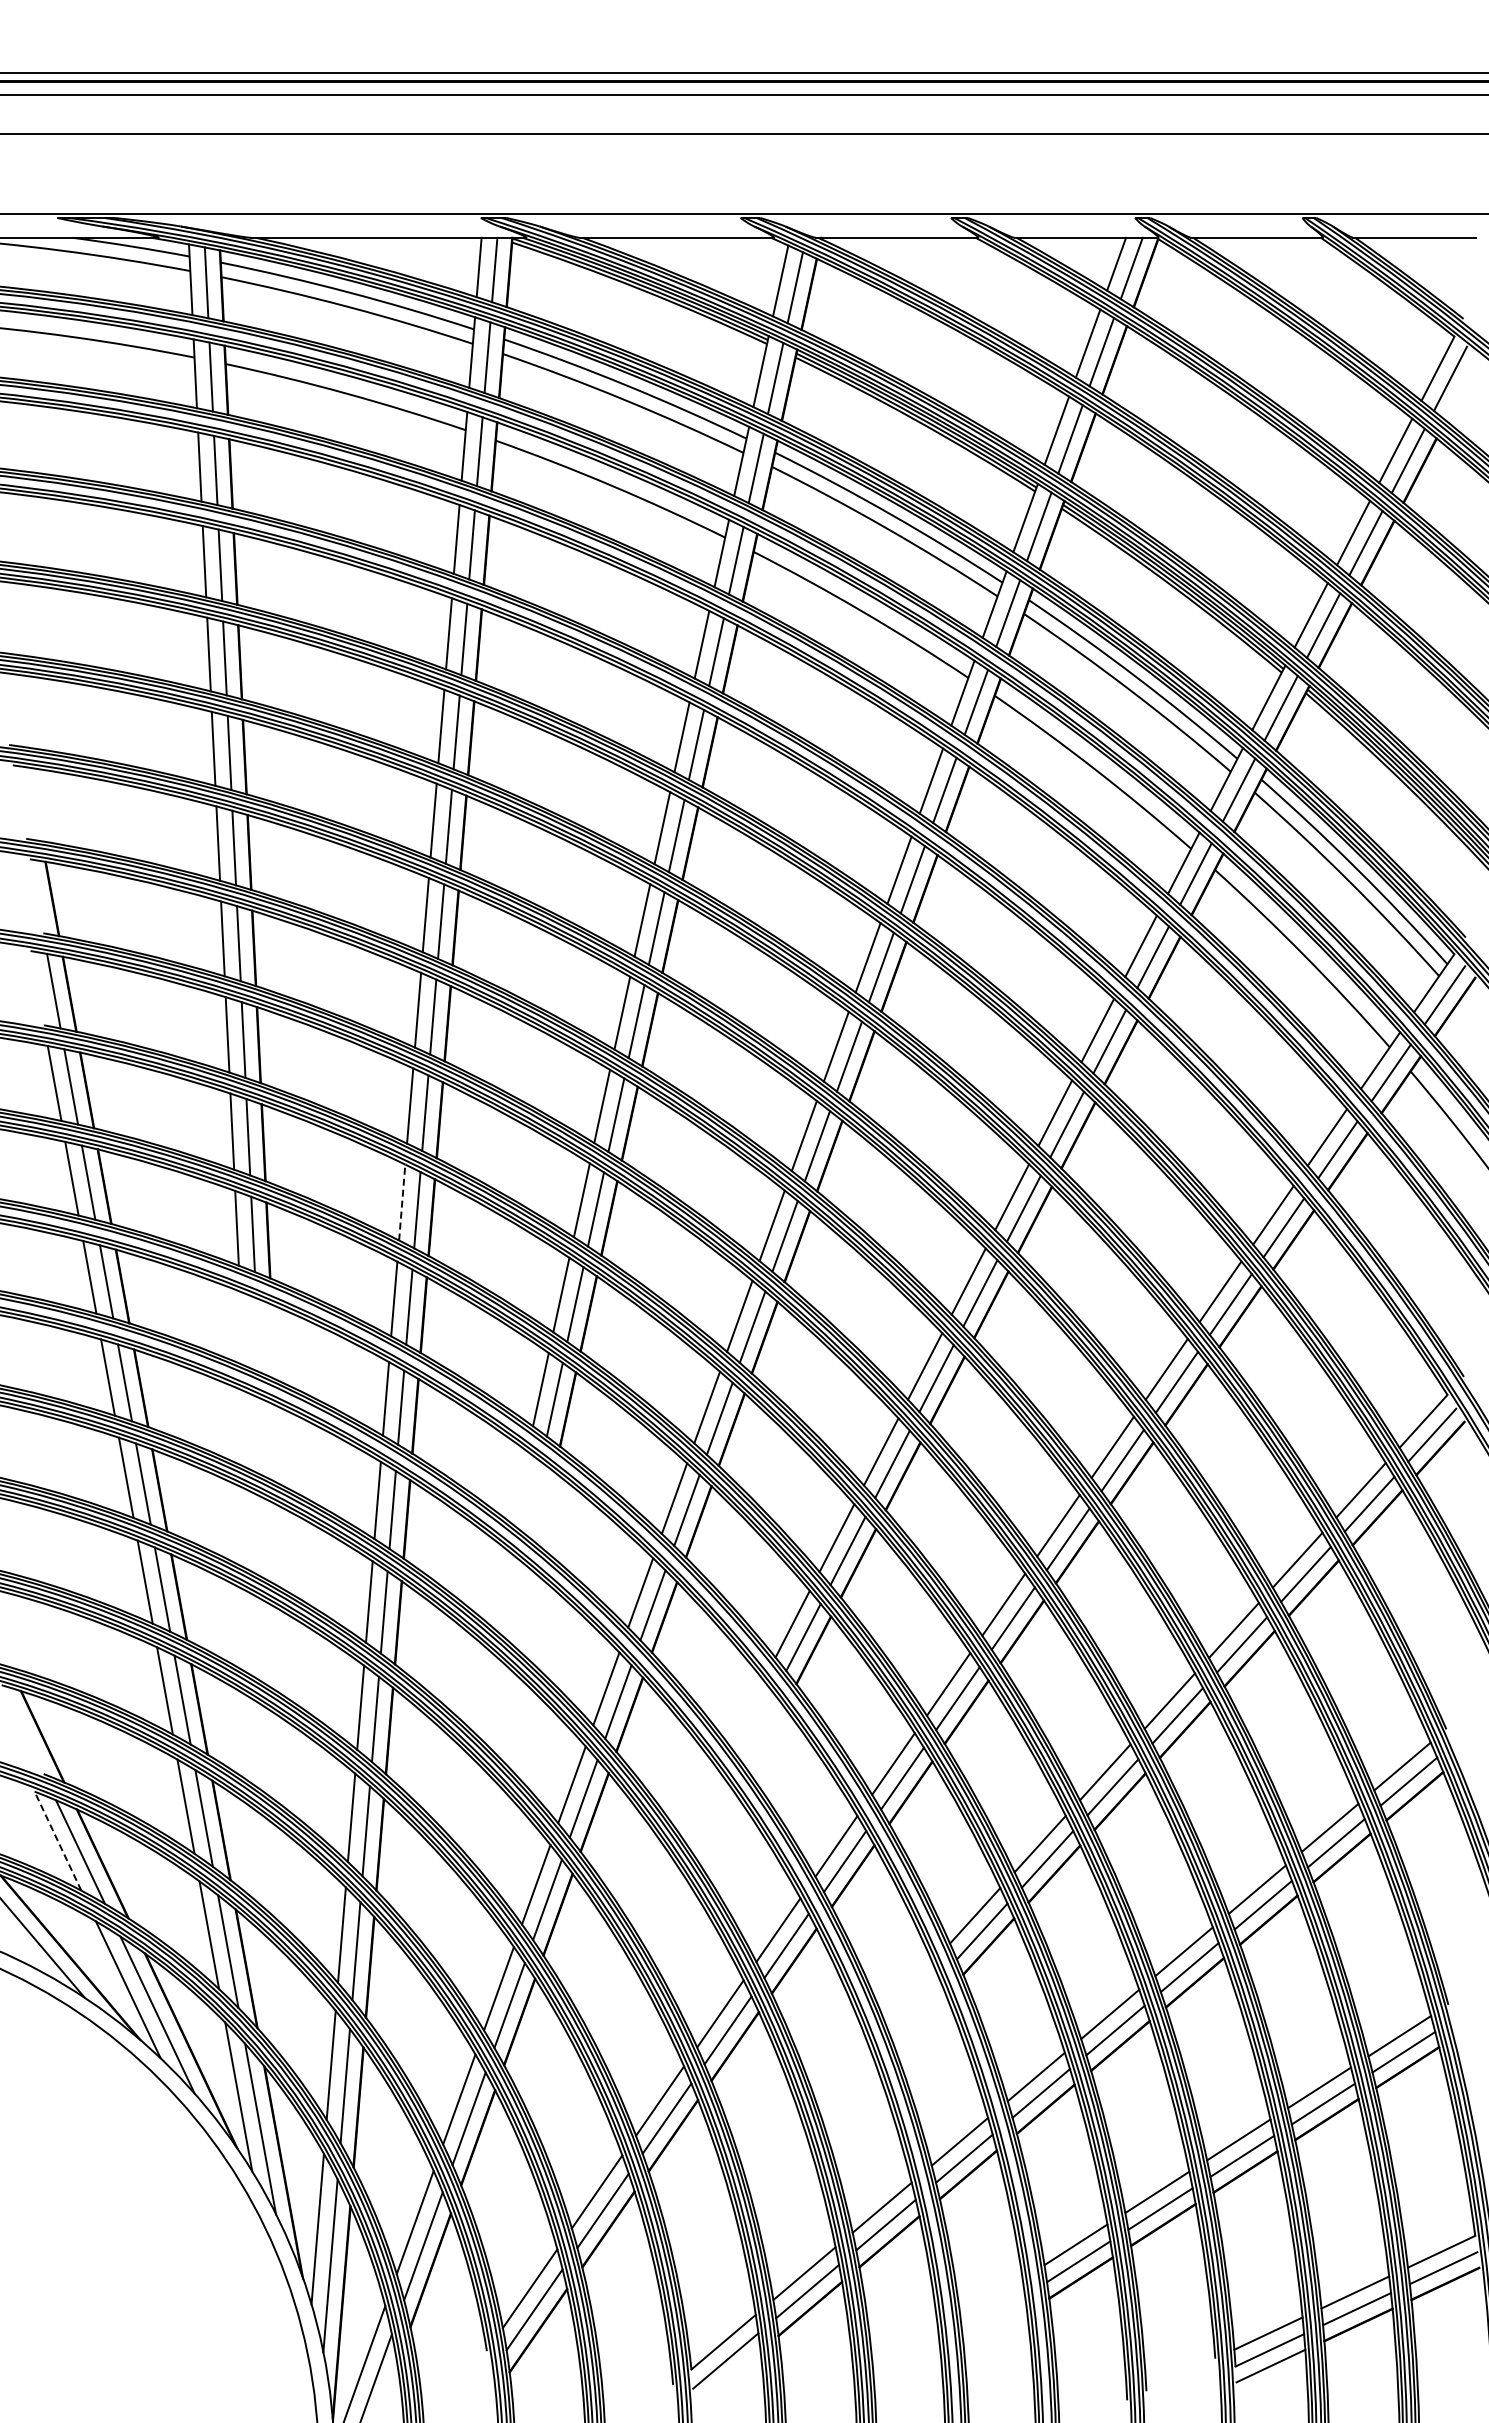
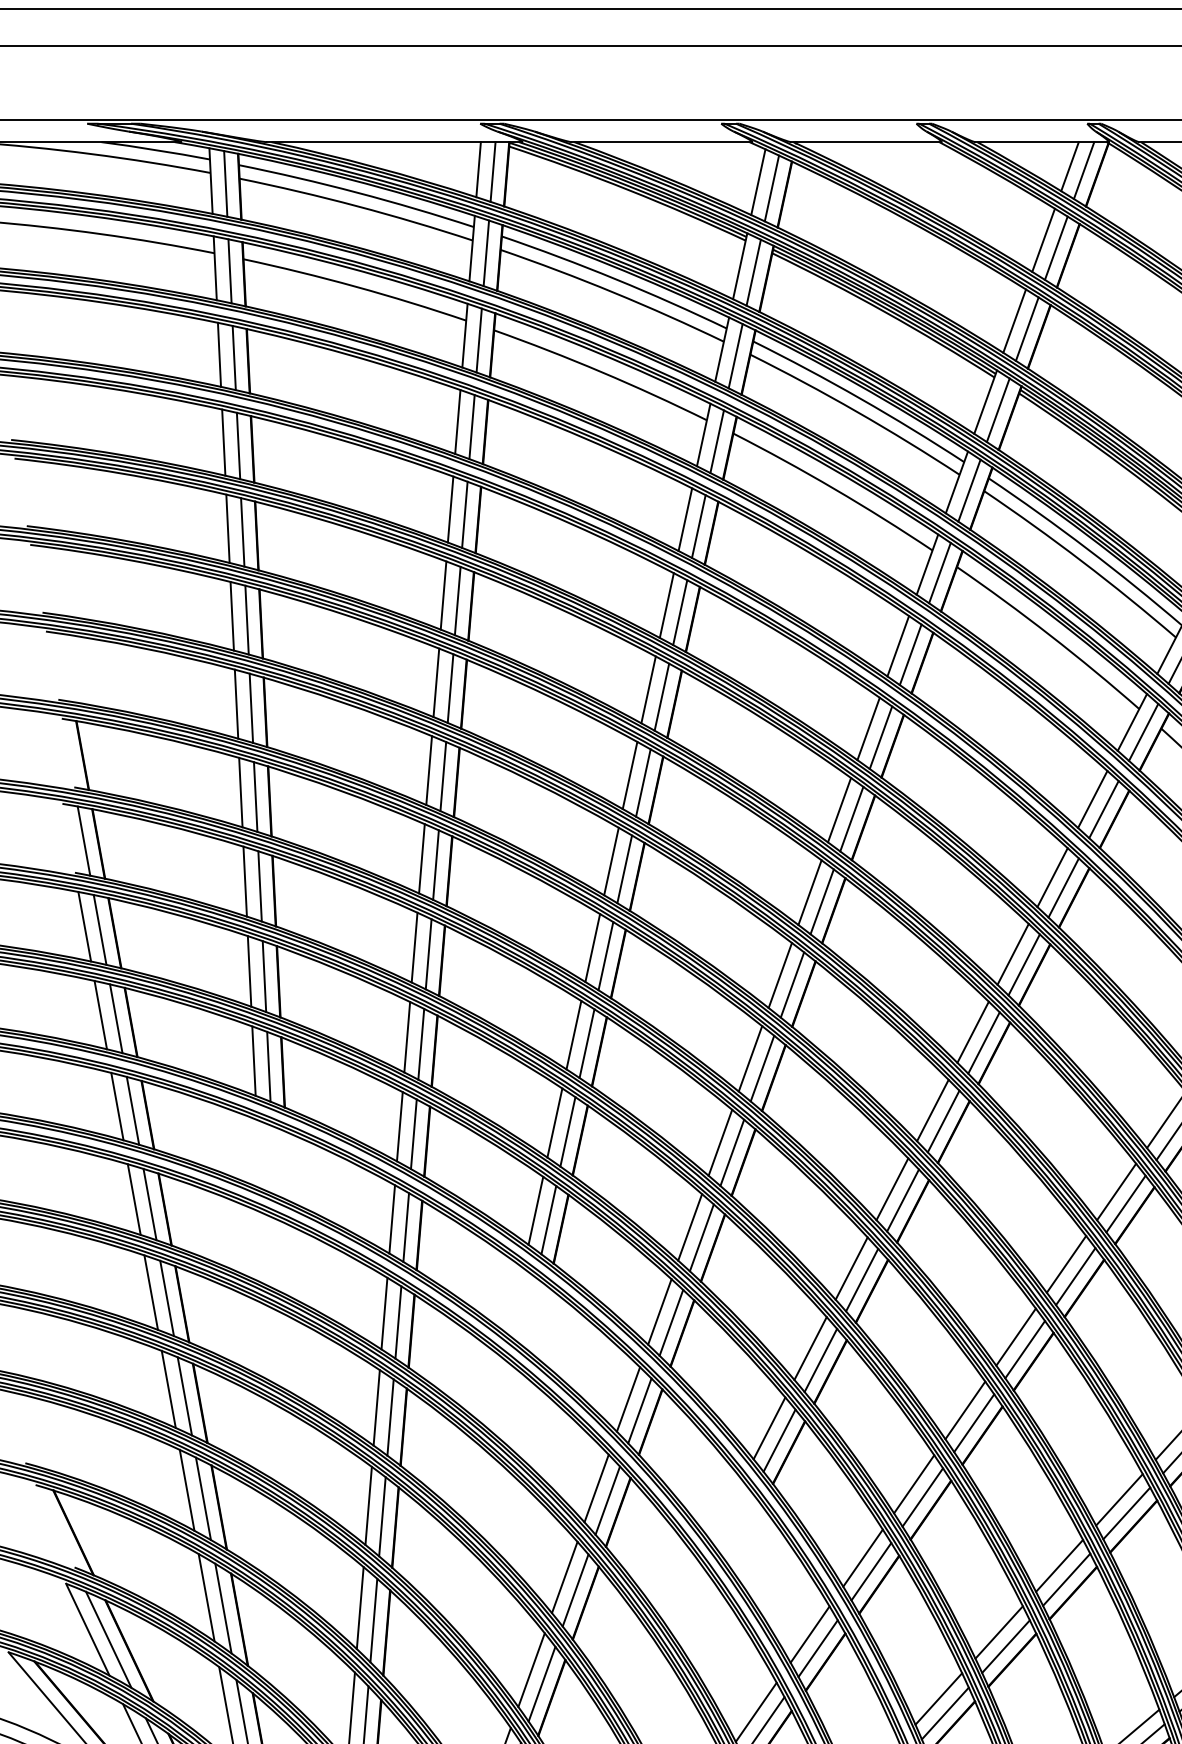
line: (402, 1202) -> (407, 1037), dashed -> solid
line: (57, 1841) -> (87, 1630), dashed -> solid

